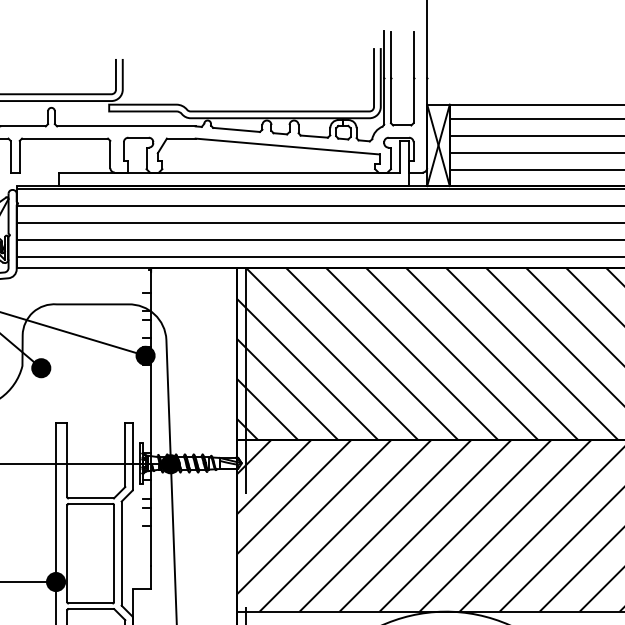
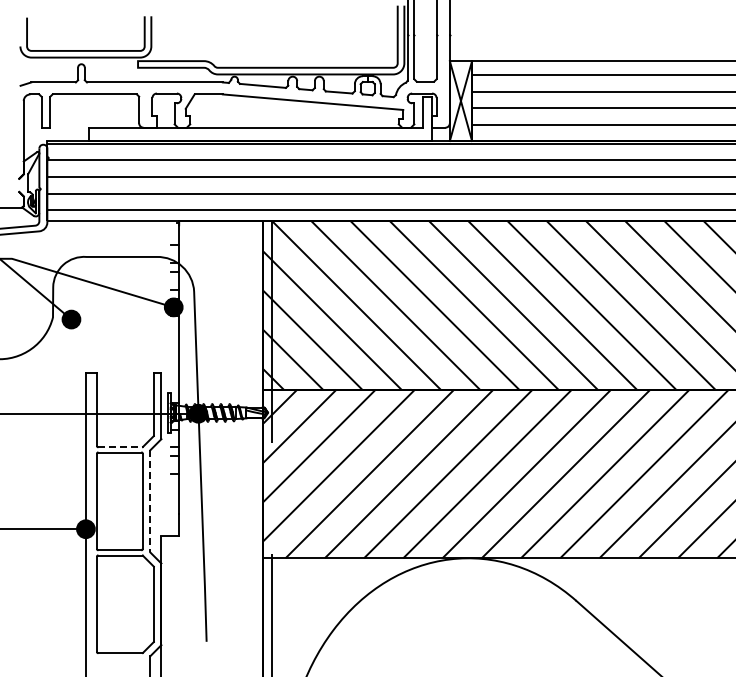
line: (91, 498) -> (120, 447), solid -> dashed
line: (121, 553) -> (150, 501), solid -> dashed

